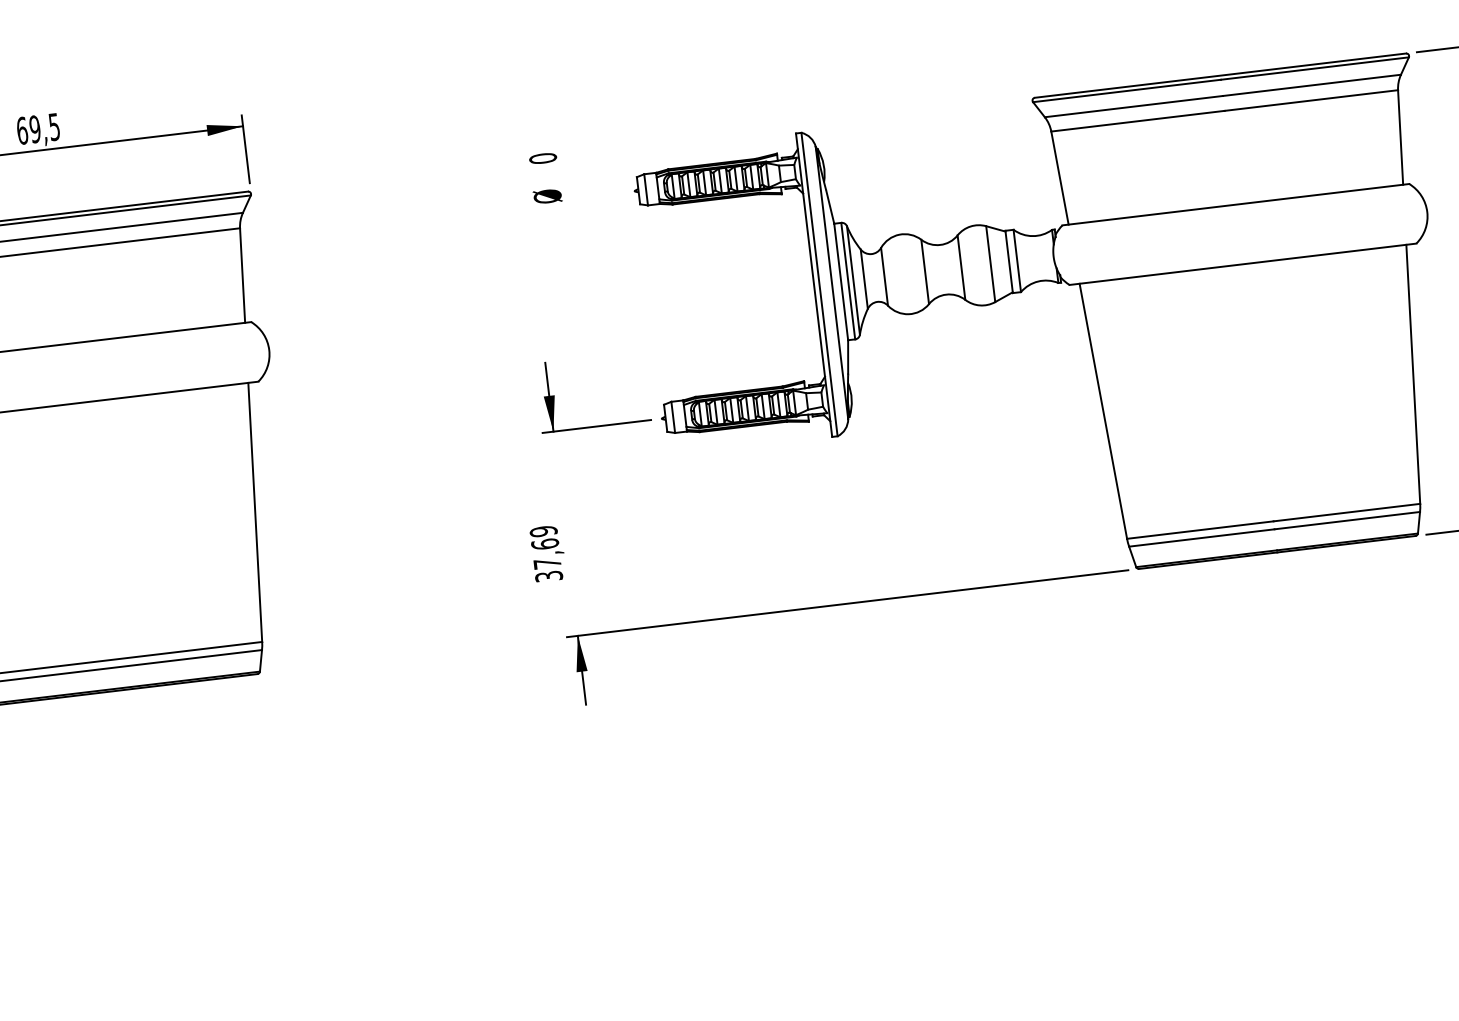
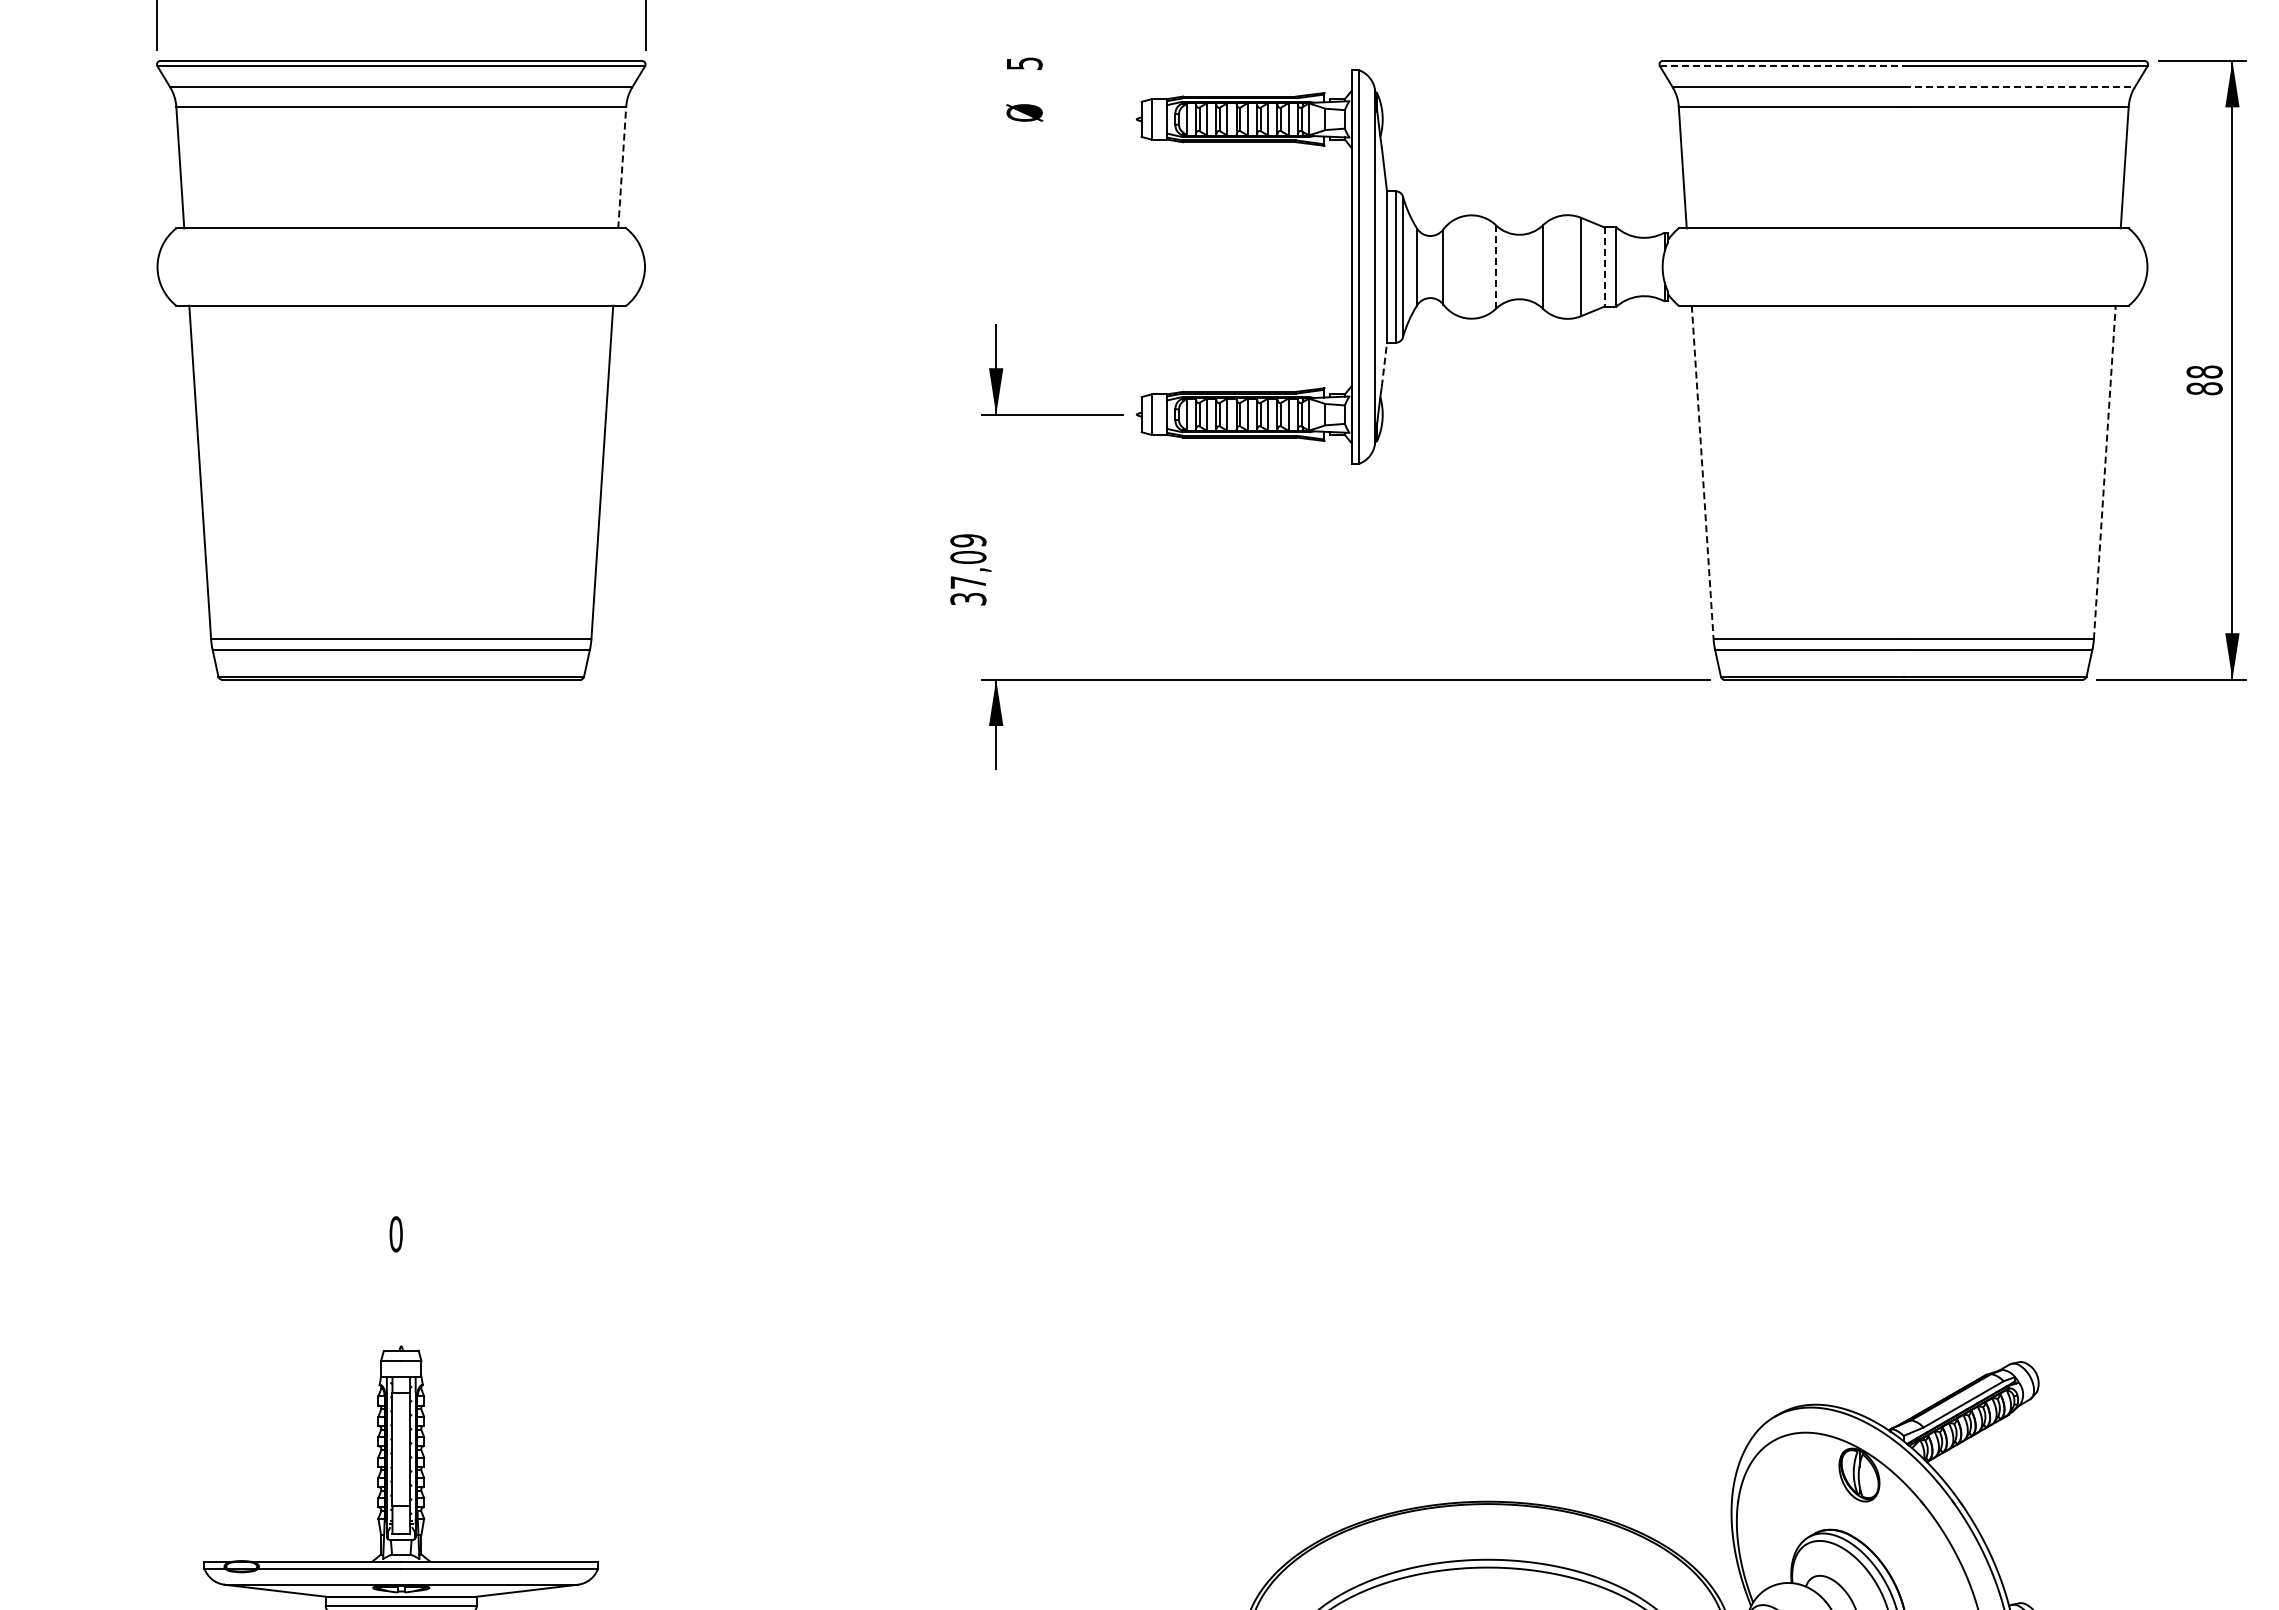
line: (1312, 85) -> (2019, 87), solid -> dashed
line: (1126, 91) -> (1781, 66), solid -> dashed
text: (543, 158) -> (1024, 63), 0 -> 5
line: (1008, 262) -> (1604, 267), solid -> dashed
line: (925, 272) -> (1496, 267), solid -> dashed
line: (242, 275) -> (622, 167), solid -> dashed
line: (848, 357) -> (1384, 364), solid -> dashed
line: (1412, 373) -> (2104, 471), solid -> dashed
line: (1103, 411) -> (1702, 472), solid -> dashed
text: (545, 543) -> (968, 556), 37,69 -> 37,09

